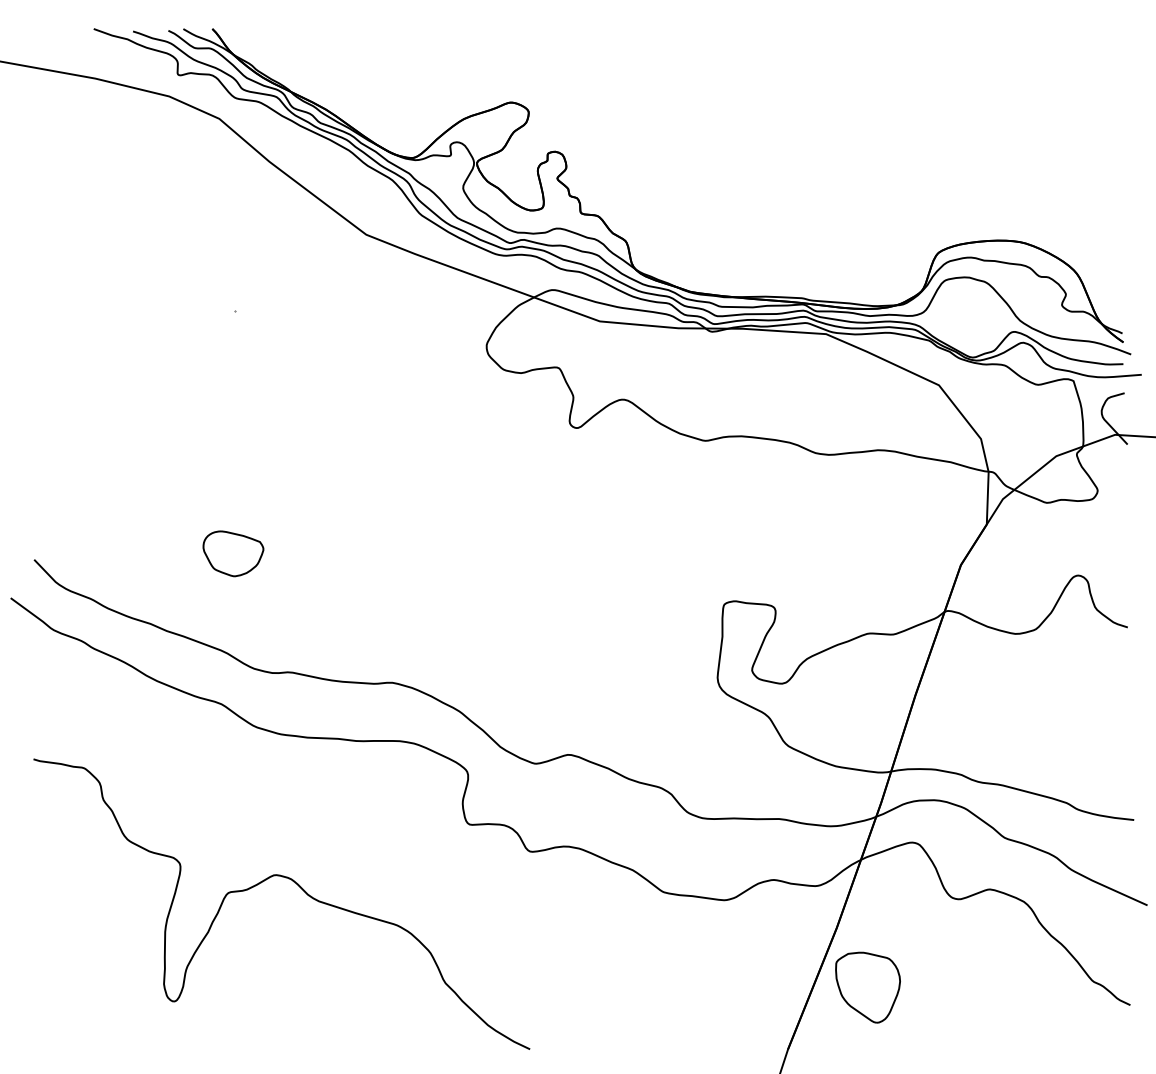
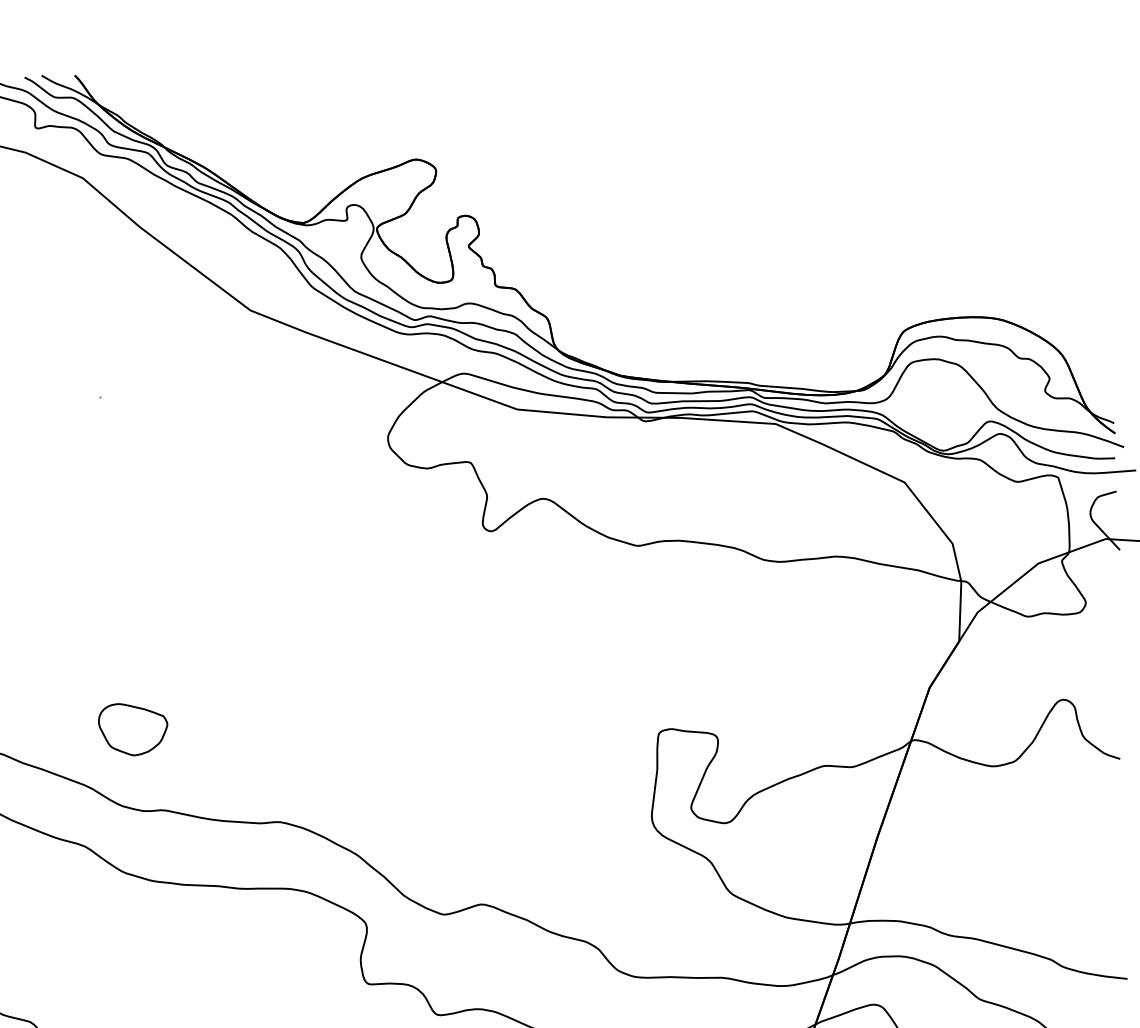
part: (233, 553) -> (133, 729), moved

